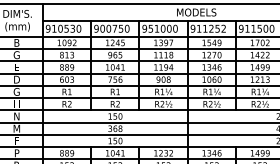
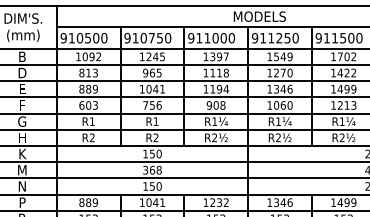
text: (73, 29) -> (96, 38), 910530 -> 910500
text: (102, 29) -> (135, 38), 900750 -> 910750
text: (150, 29) -> (199, 38), 951000 -> 911000
text: (223, 29) -> (295, 38), 911252 -> 911250
text: (16, 54) -> (22, 72), G -> D
text: (16, 79) -> (22, 105), D -> F
text: (16, 116) -> (22, 154), N -> K
text: (16, 141) -> (21, 186), F -> N

